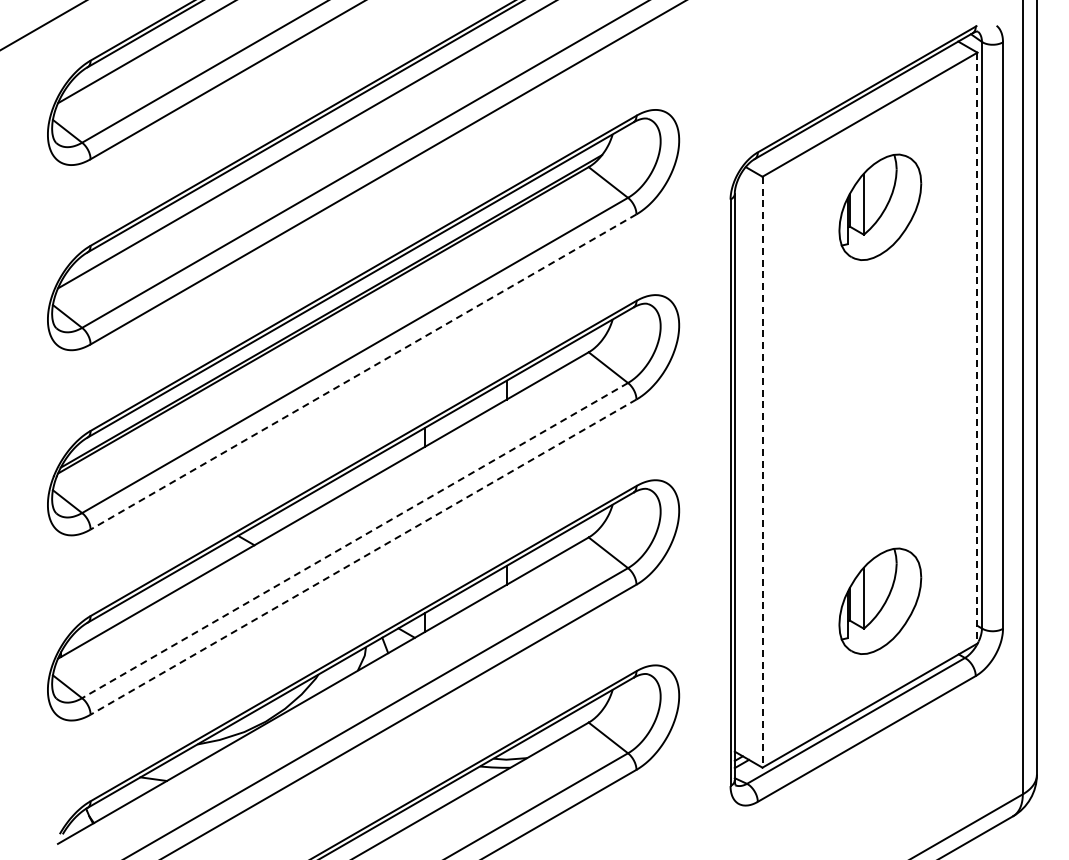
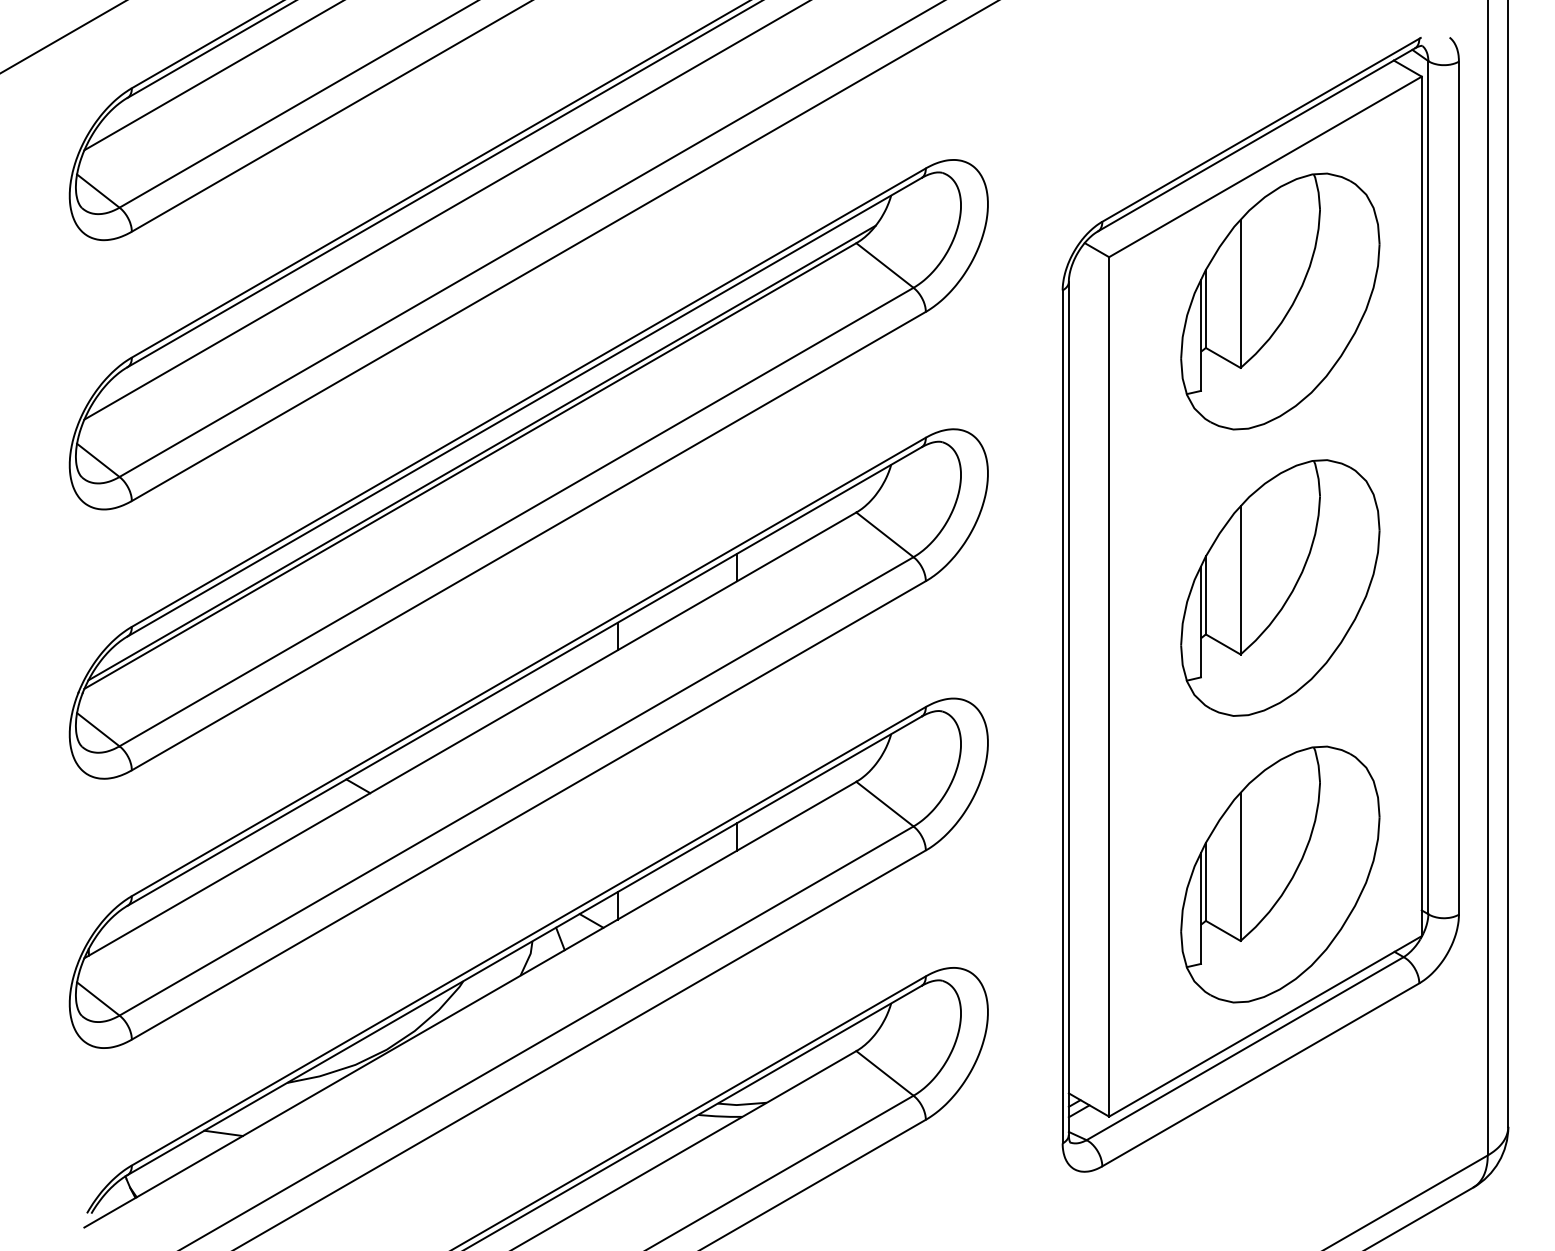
part: (880, 207) -> (1280, 301), size x1.67
line: (977, 348) -> (1421, 506), dashed -> solid
line: (363, 372) -> (528, 541), dashed -> solid
part: (880, 404) -> (1280, 588), added
line: (762, 472) -> (1109, 687), dashed -> solid
line: (354, 540) -> (515, 786), dashed -> solid
line: (363, 557) -> (528, 810), dashed -> solid
part: (880, 601) -> (1280, 874), size x1.67

